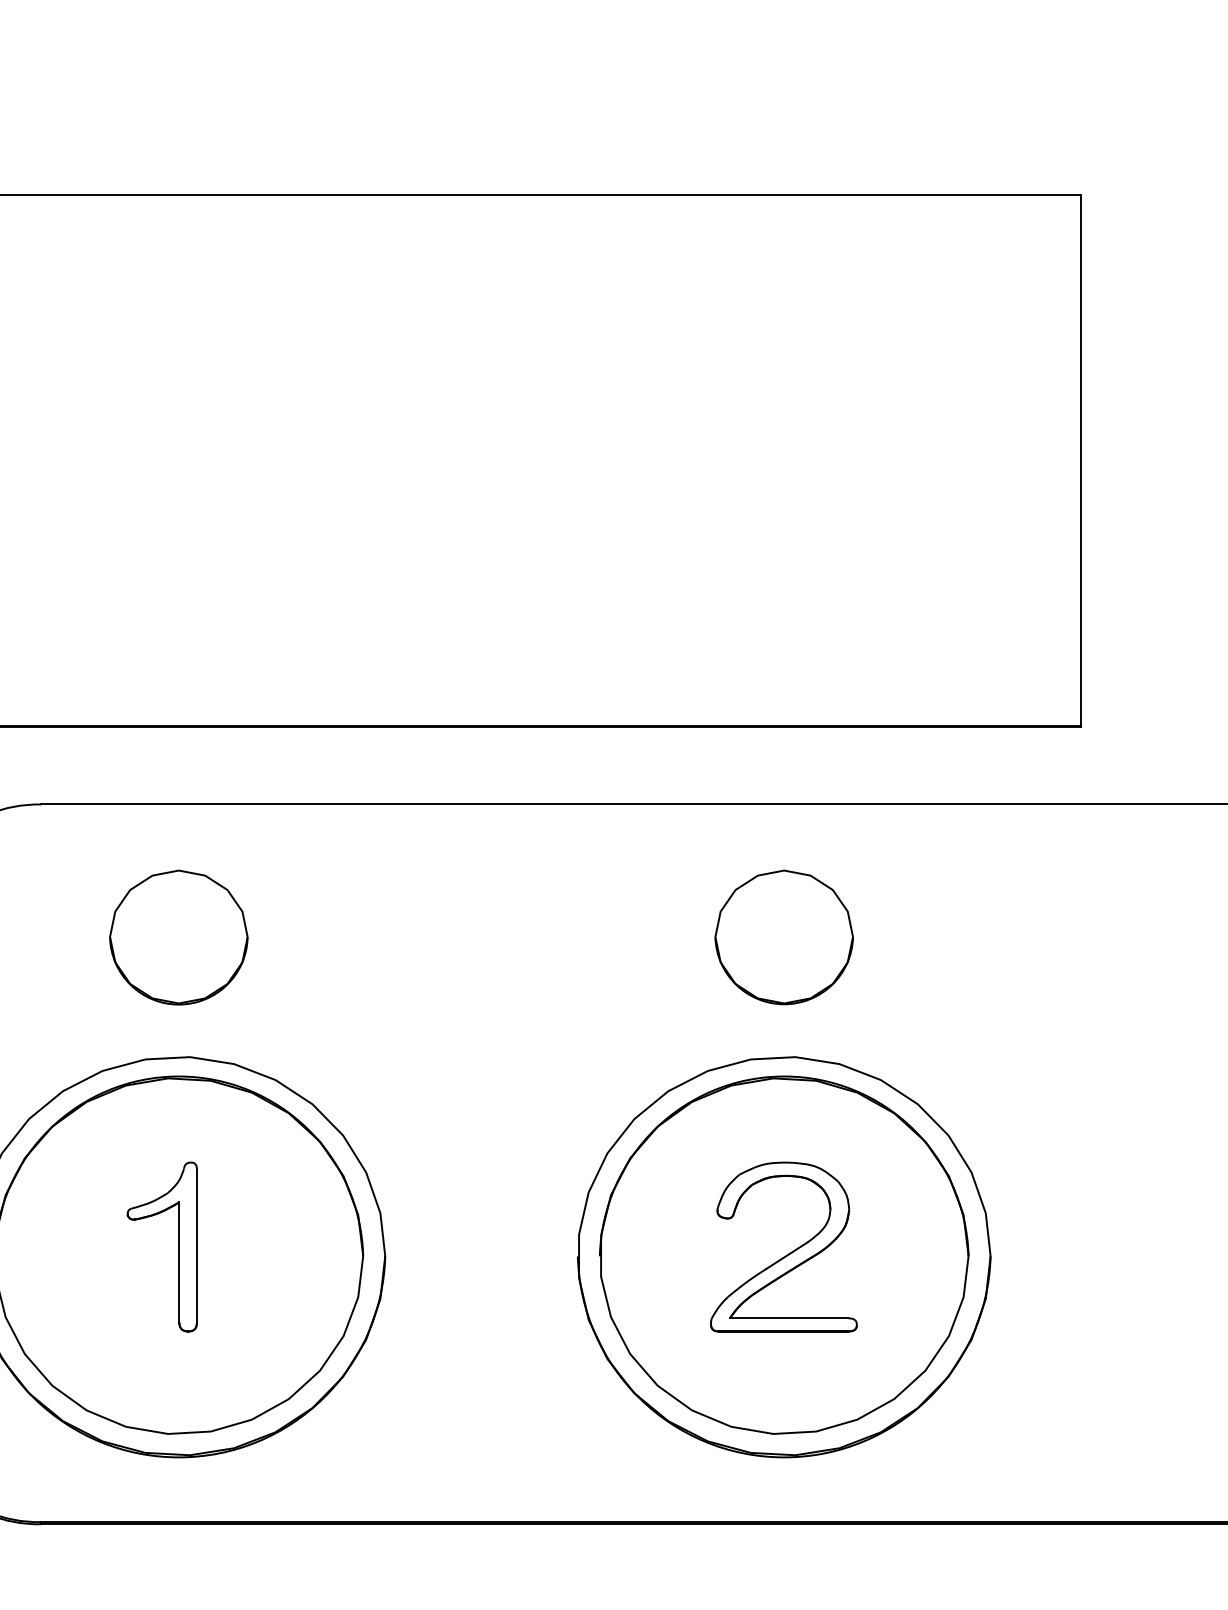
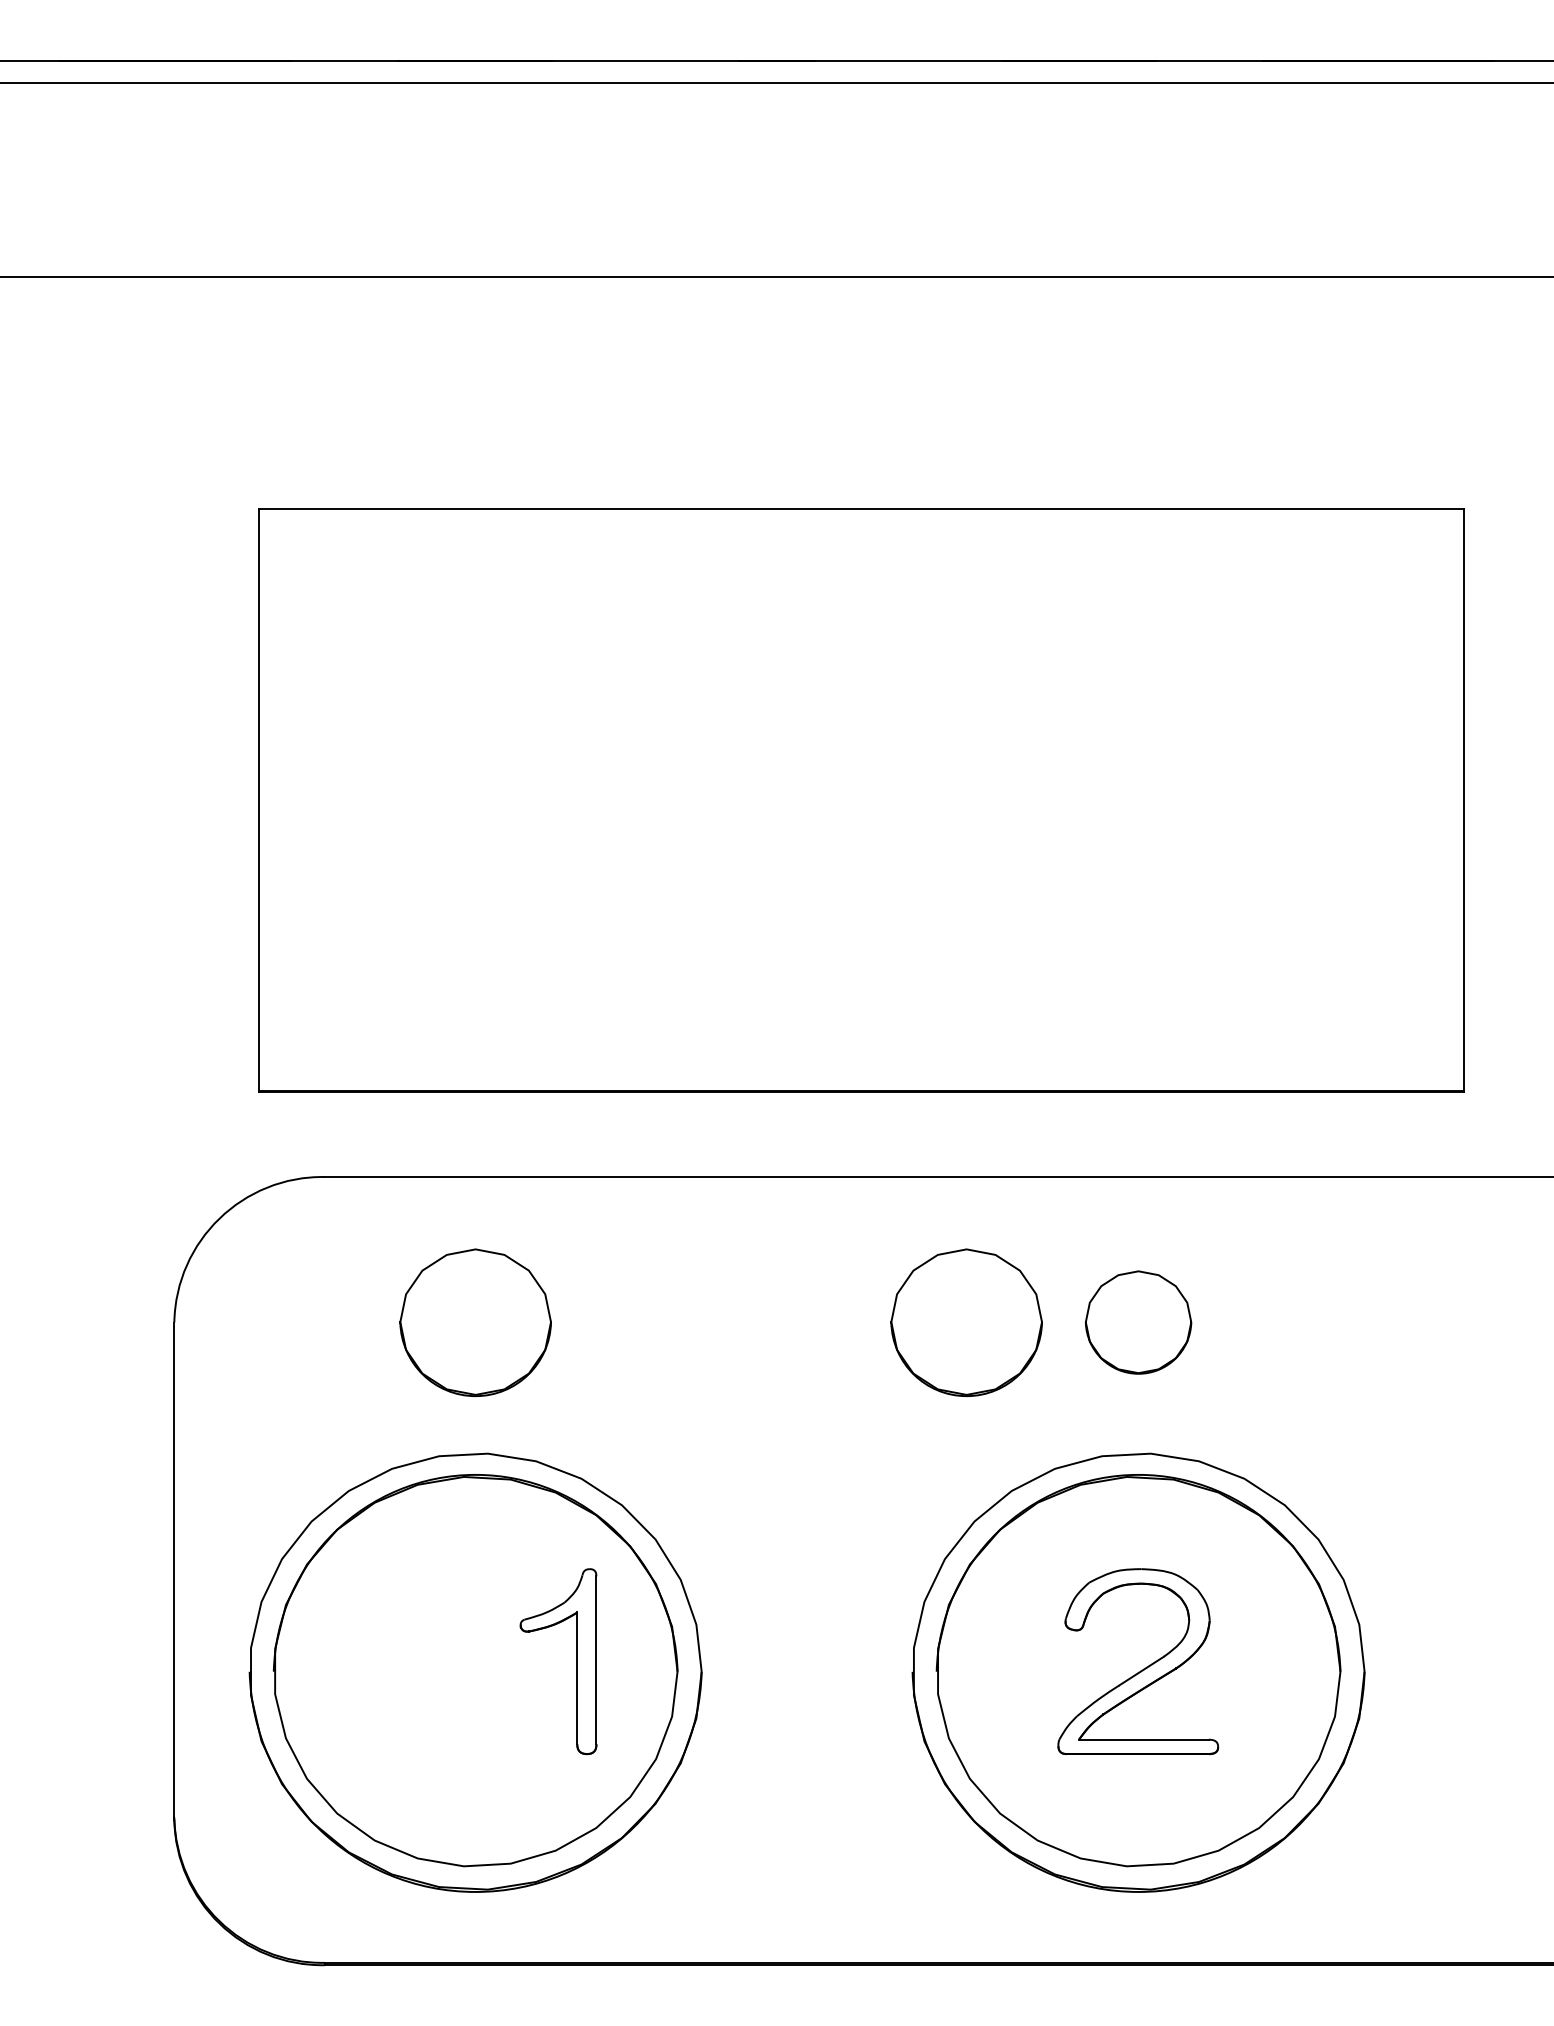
part: (627, 937) -> (966, 1322), added
part: (784, 937) -> (1138, 1322), size x0.7
part: (178, 1246) -> (576, 1661), moved

